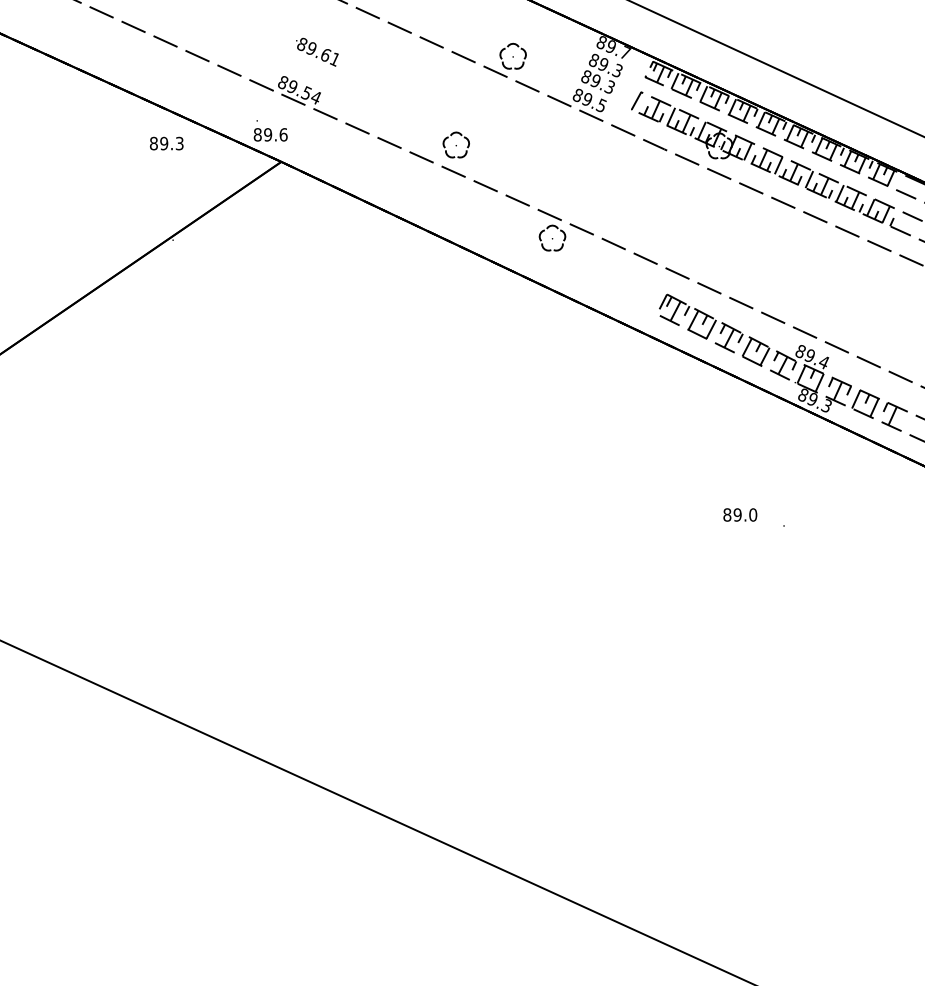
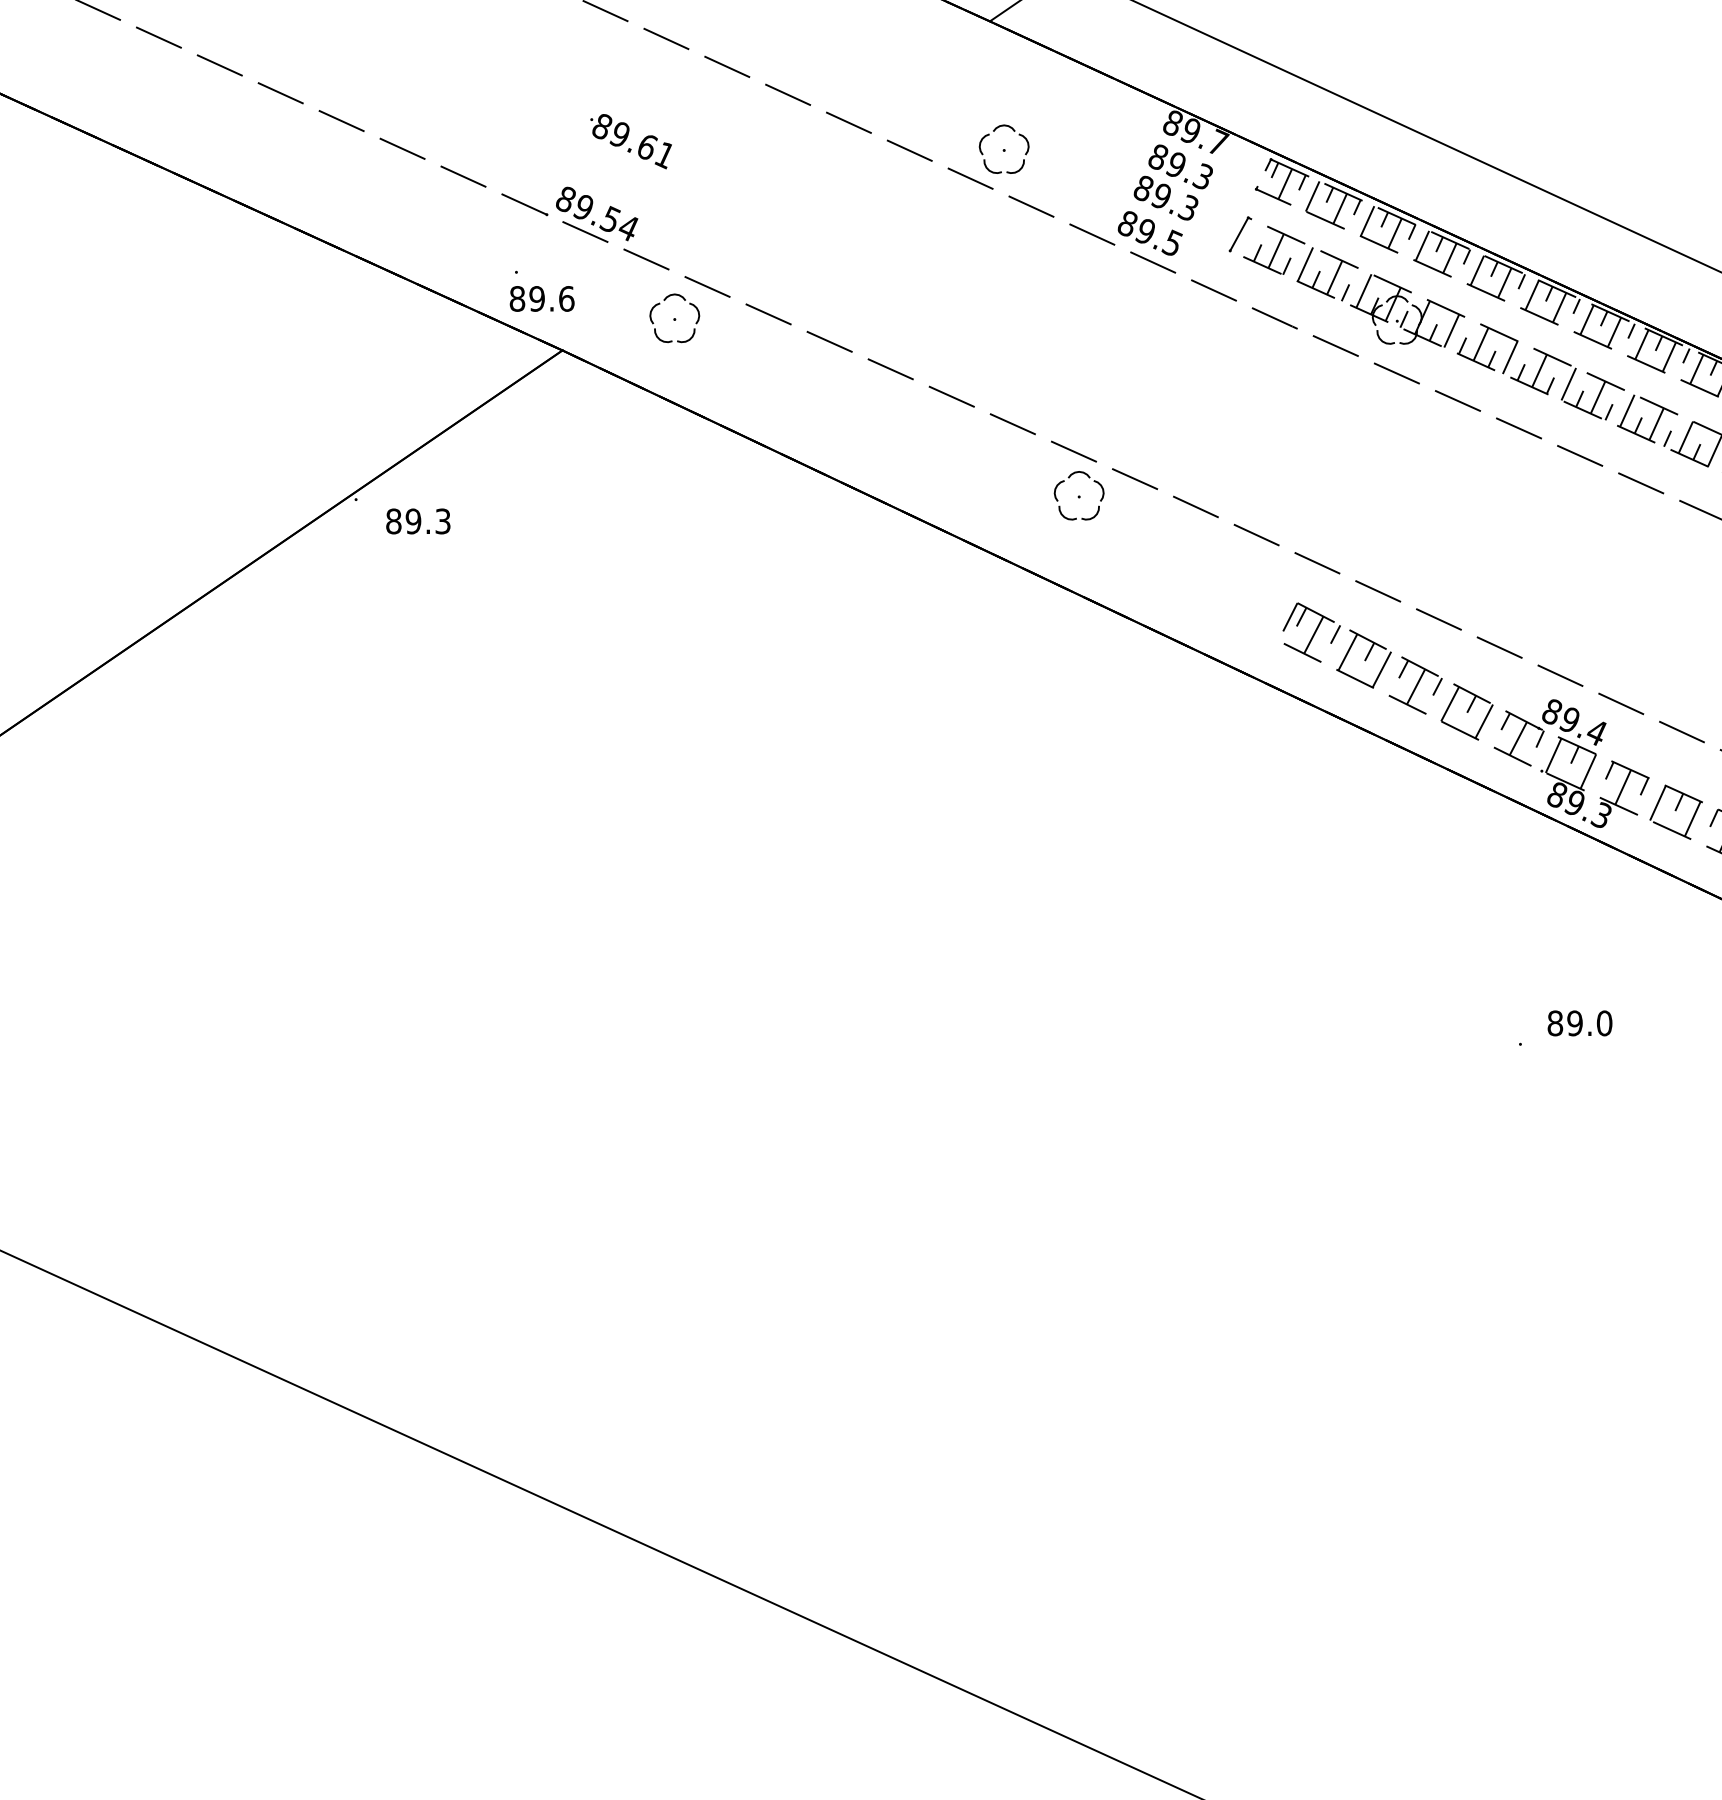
text: (166, 143) -> (417, 521), moved
part: (455, 144) -> (673, 317), moved
text: (740, 514) -> (1580, 1022), moved

